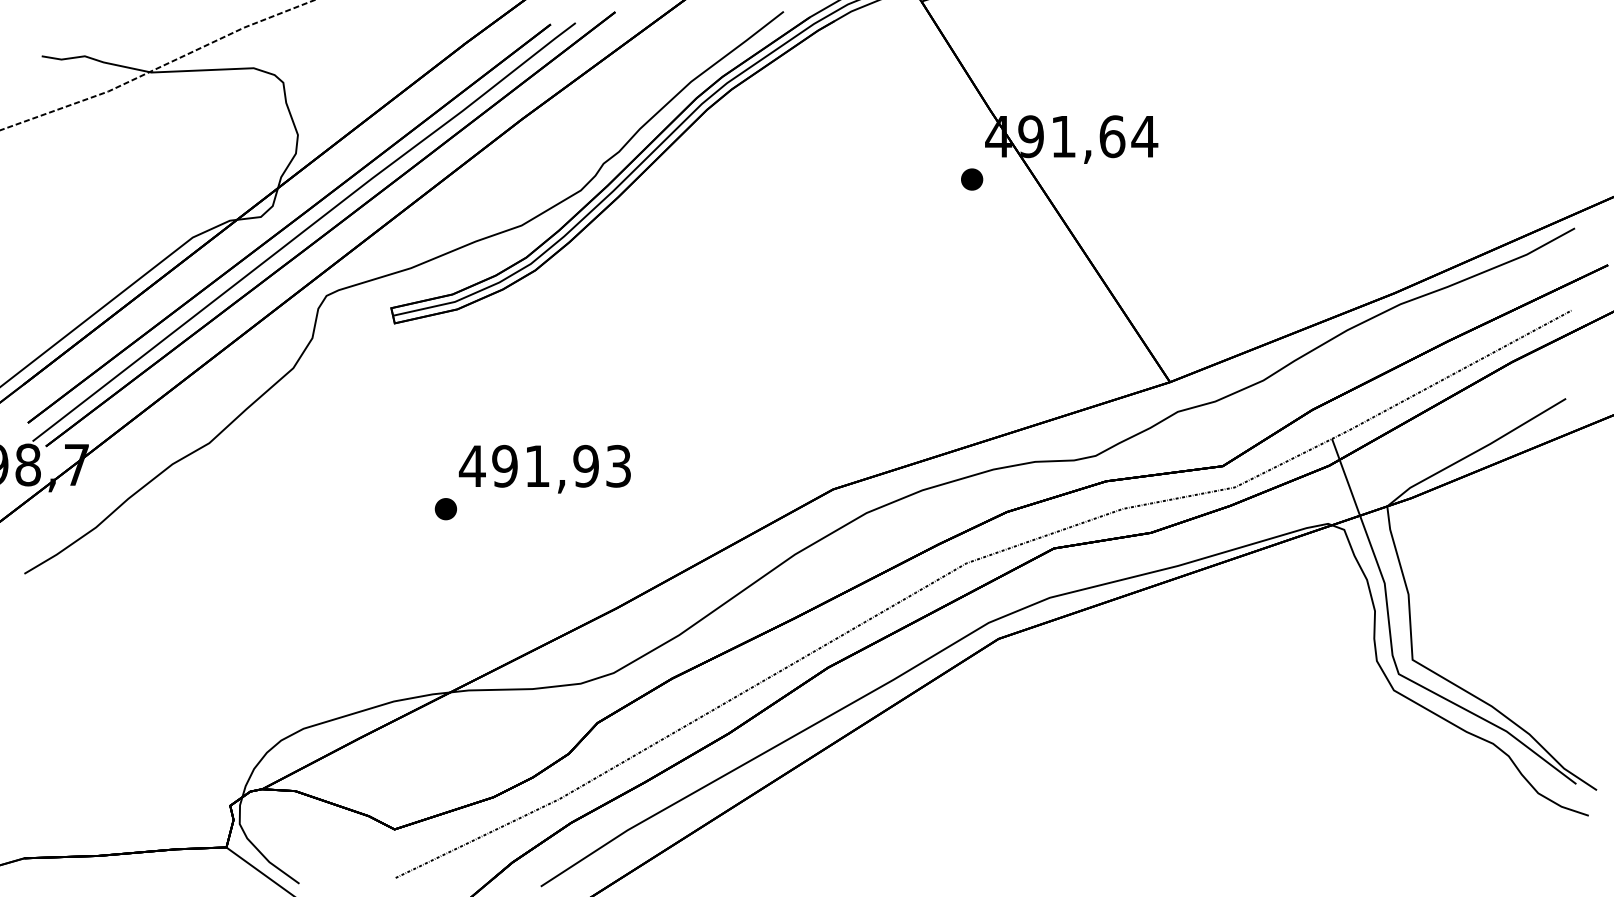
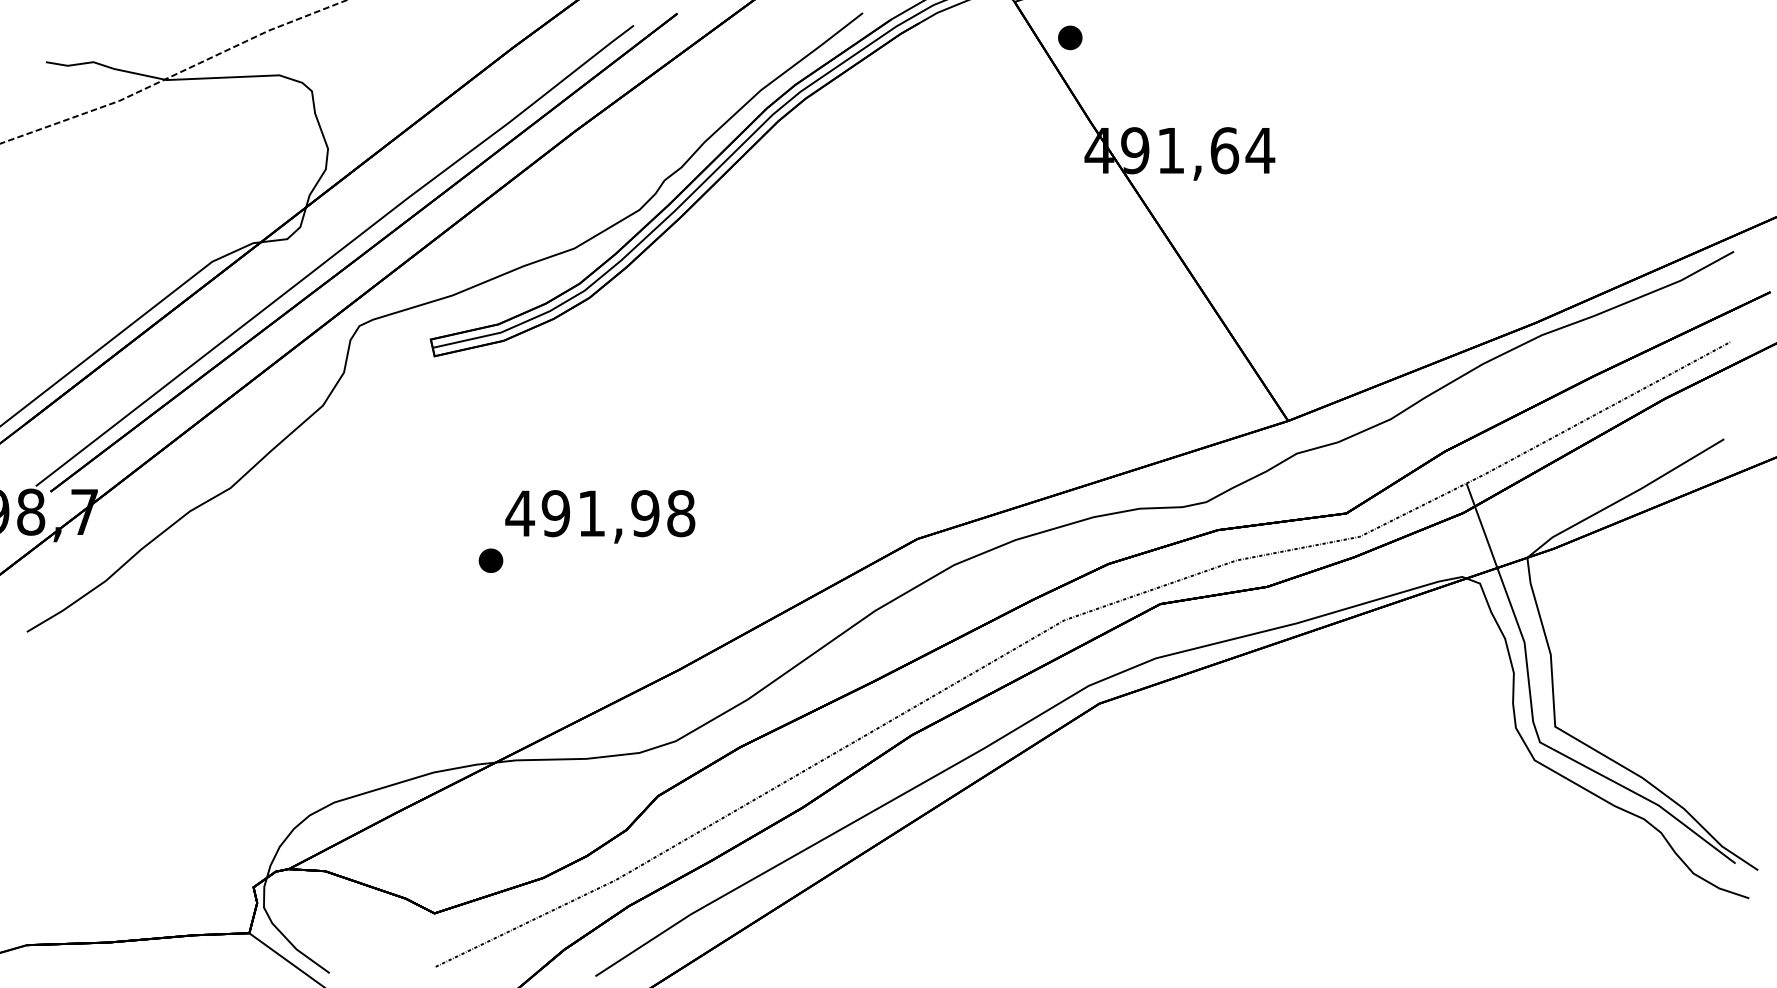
part: (972, 179) -> (1070, 37), moved
line: (289, 223) -> (318, 246), removed
text: (618, 466) -> (681, 513), 491,93 -> 491,98

